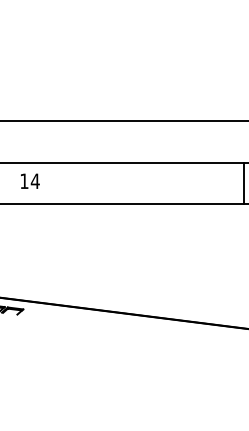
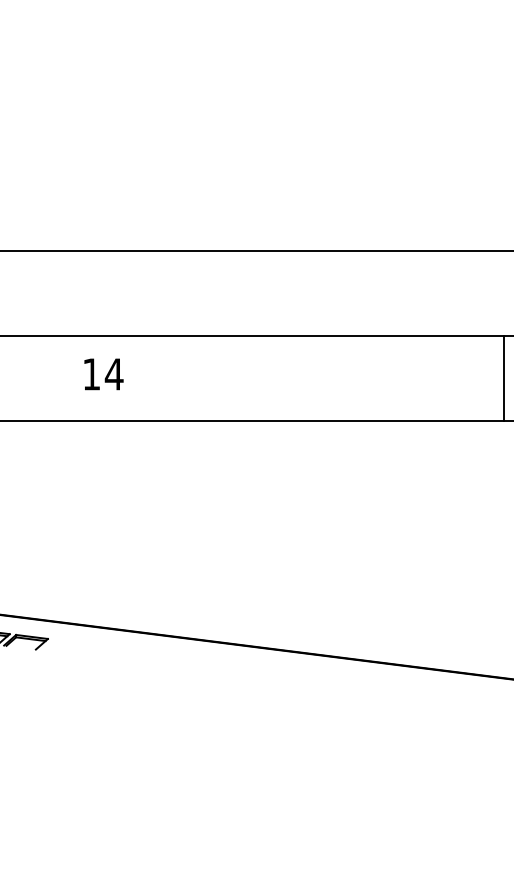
text: (30, 180) -> (104, 372), moved

